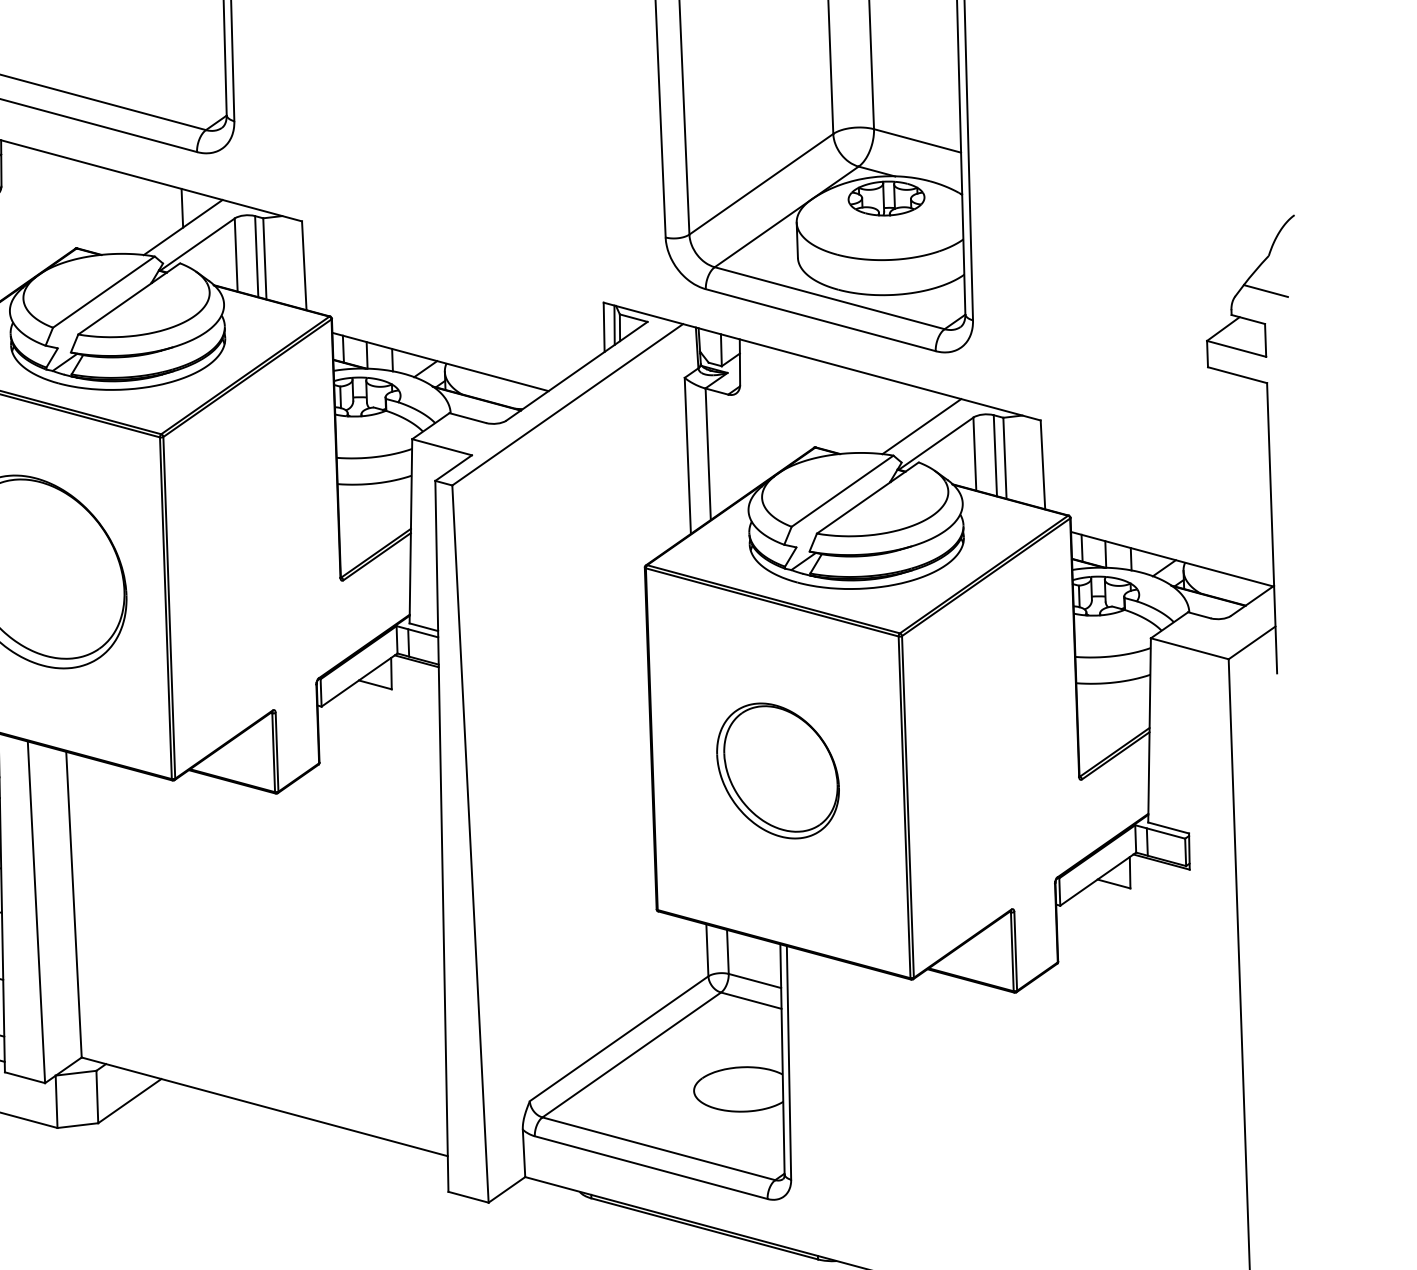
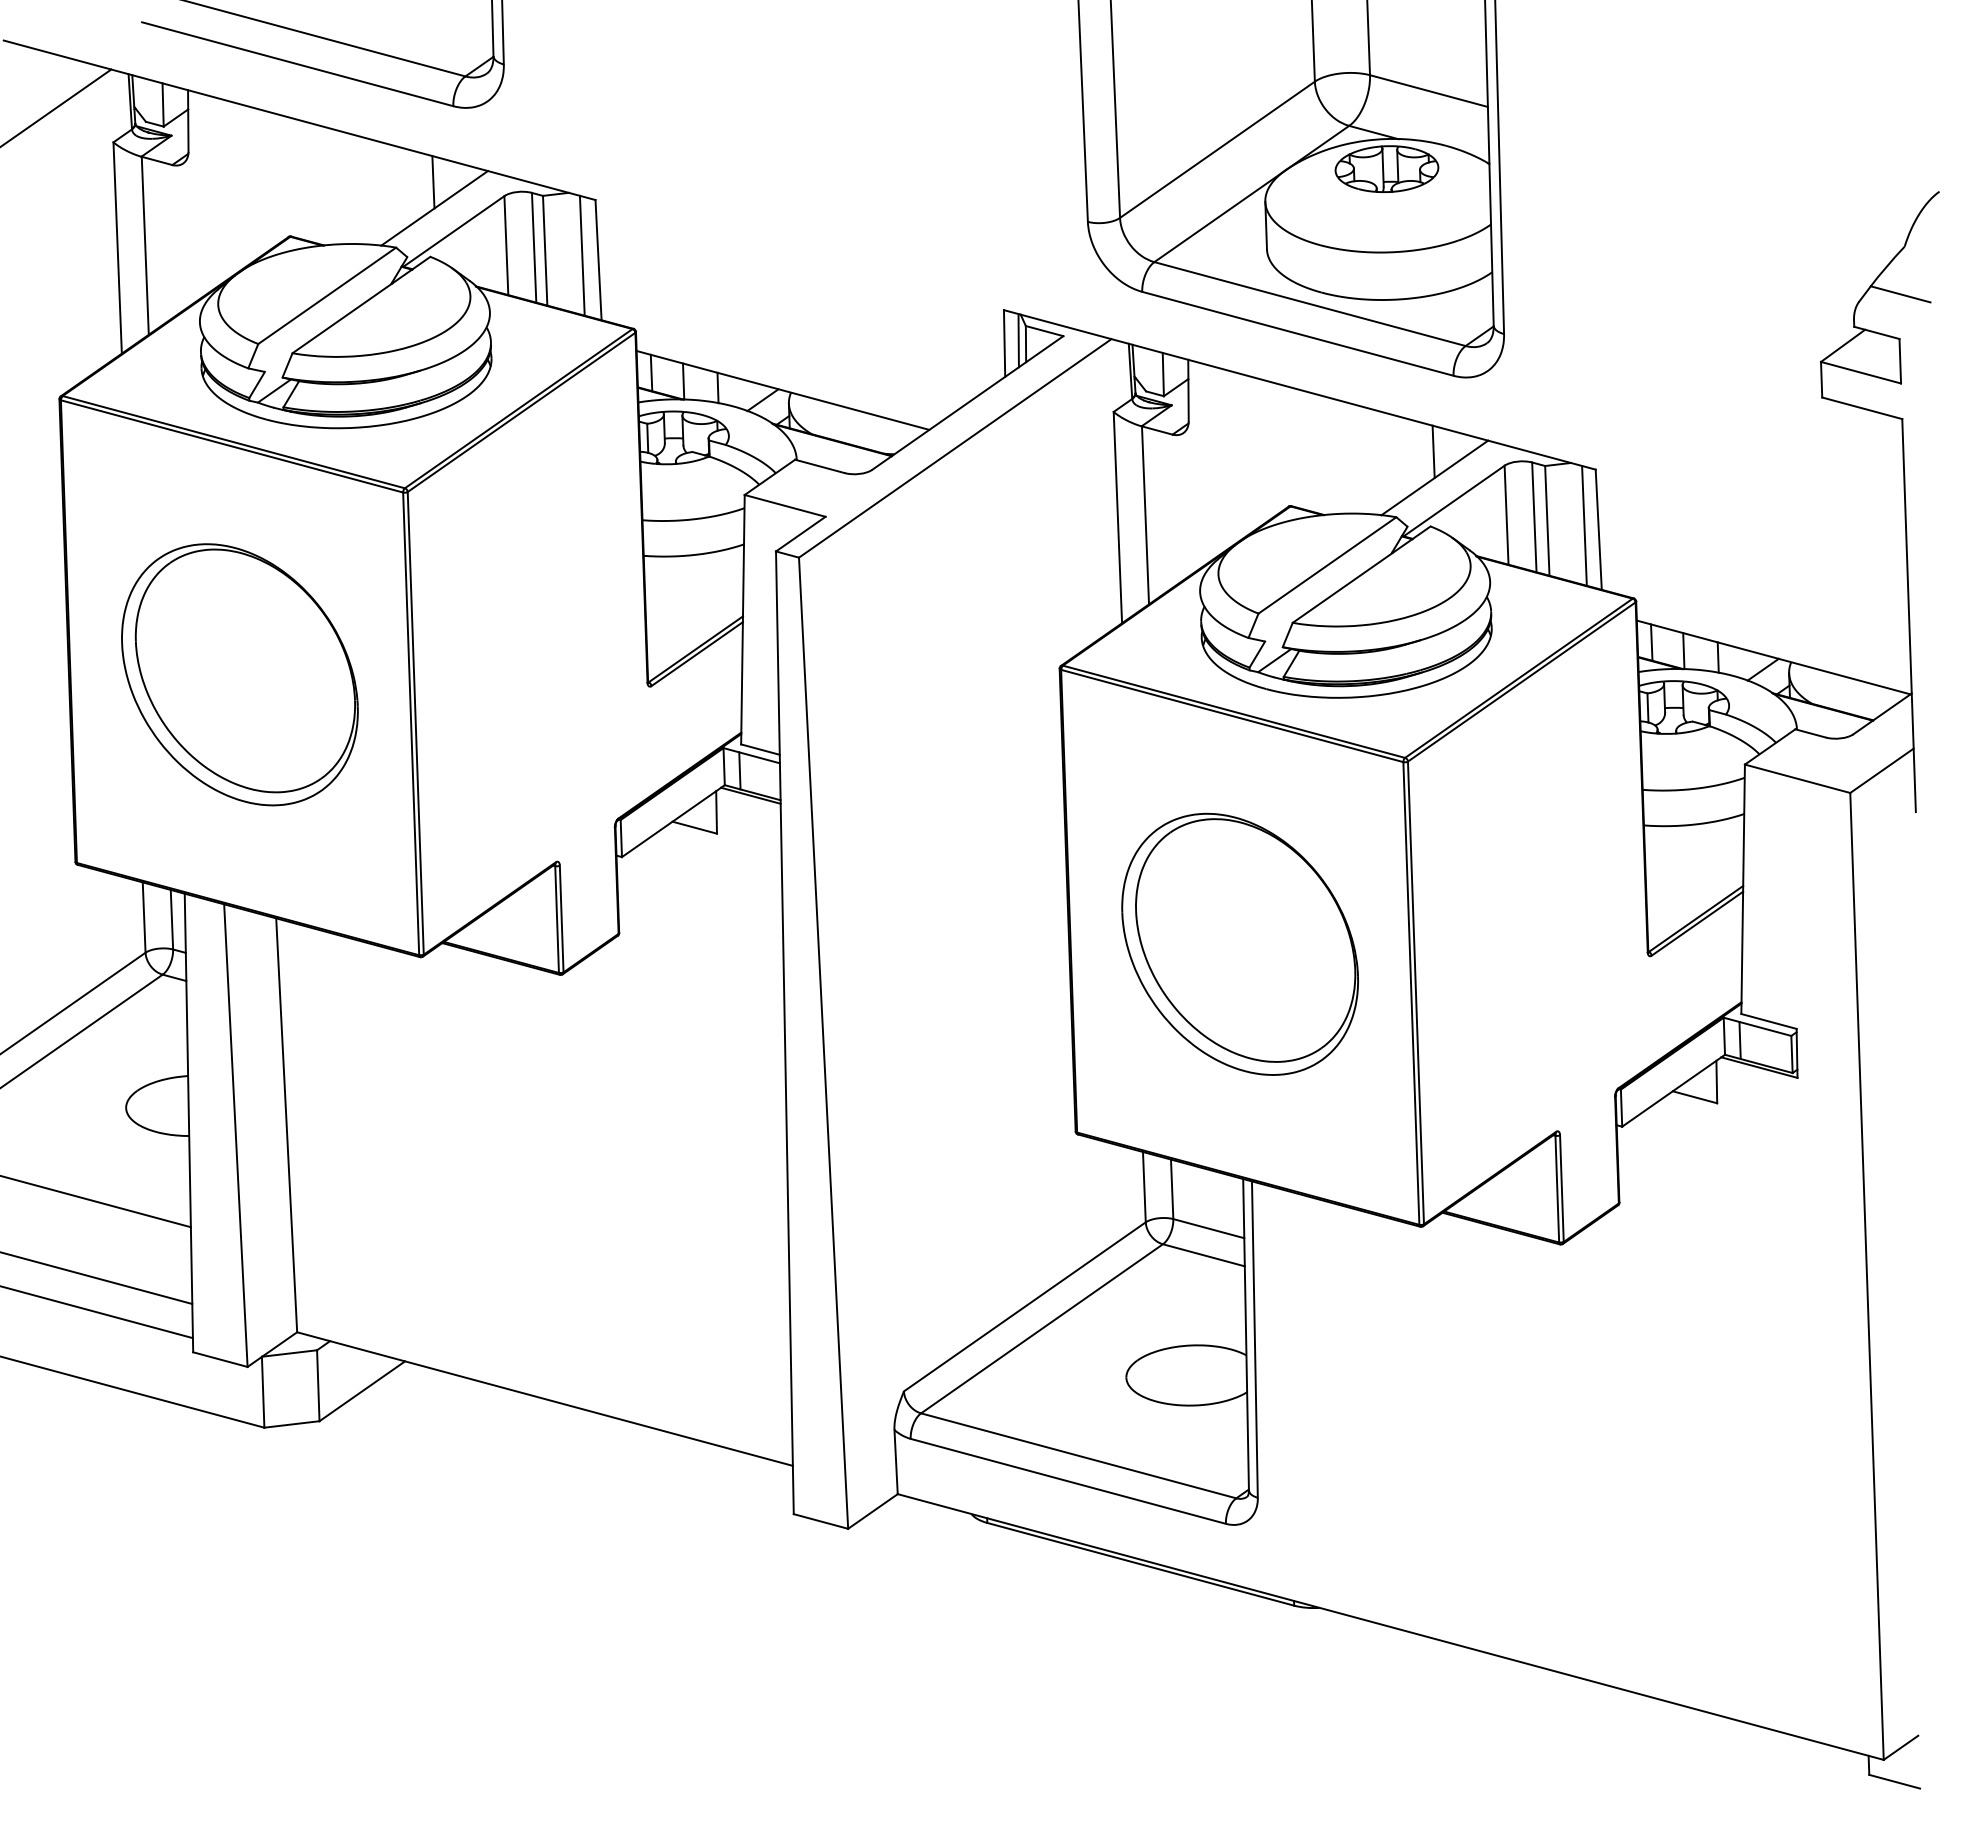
line: (291, 262) -> (581, 255), added
line: (920, 407) -> (1433, 451), added
line: (1032, 461) -> (1584, 525), added
part: (777, 770) -> (1239, 943), size x1.43

